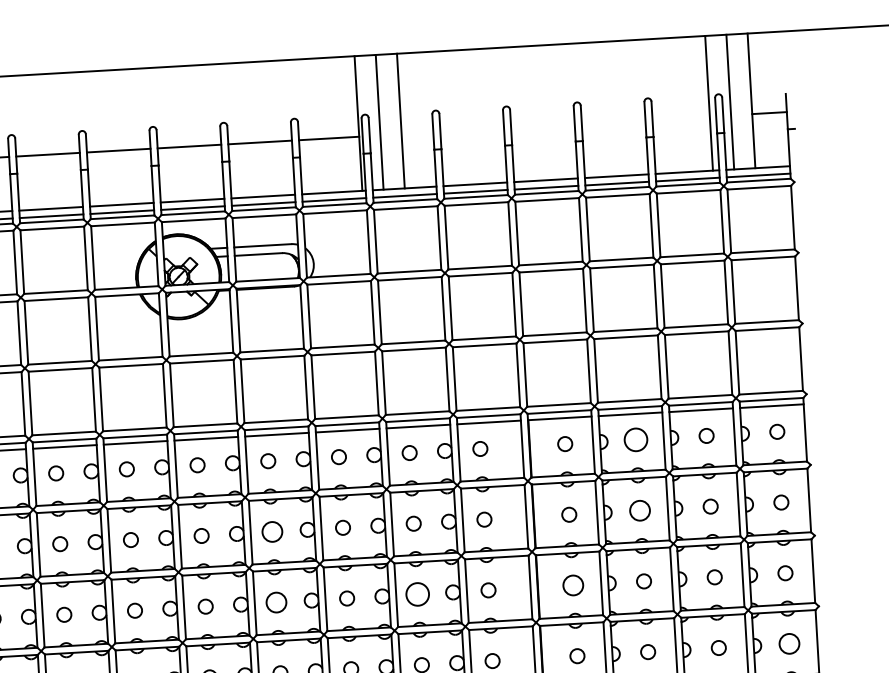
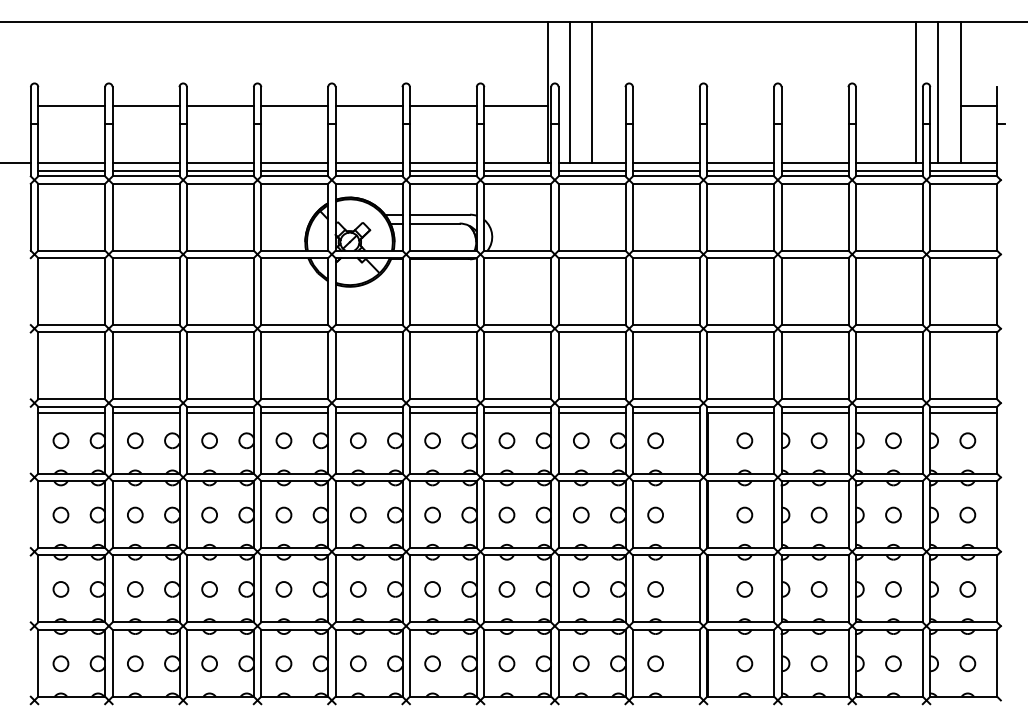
circle: (635, 439) -> (818, 440), size x0.62
circle: (639, 510) -> (818, 514), size x0.71
circle: (272, 531) -> (432, 514), size x0.71
circle: (573, 585) -> (744, 589), size x0.71
circle: (418, 594) -> (581, 589), size x0.62
circle: (276, 602) -> (432, 589), size x0.71
circle: (789, 643) -> (967, 663), size x0.71

